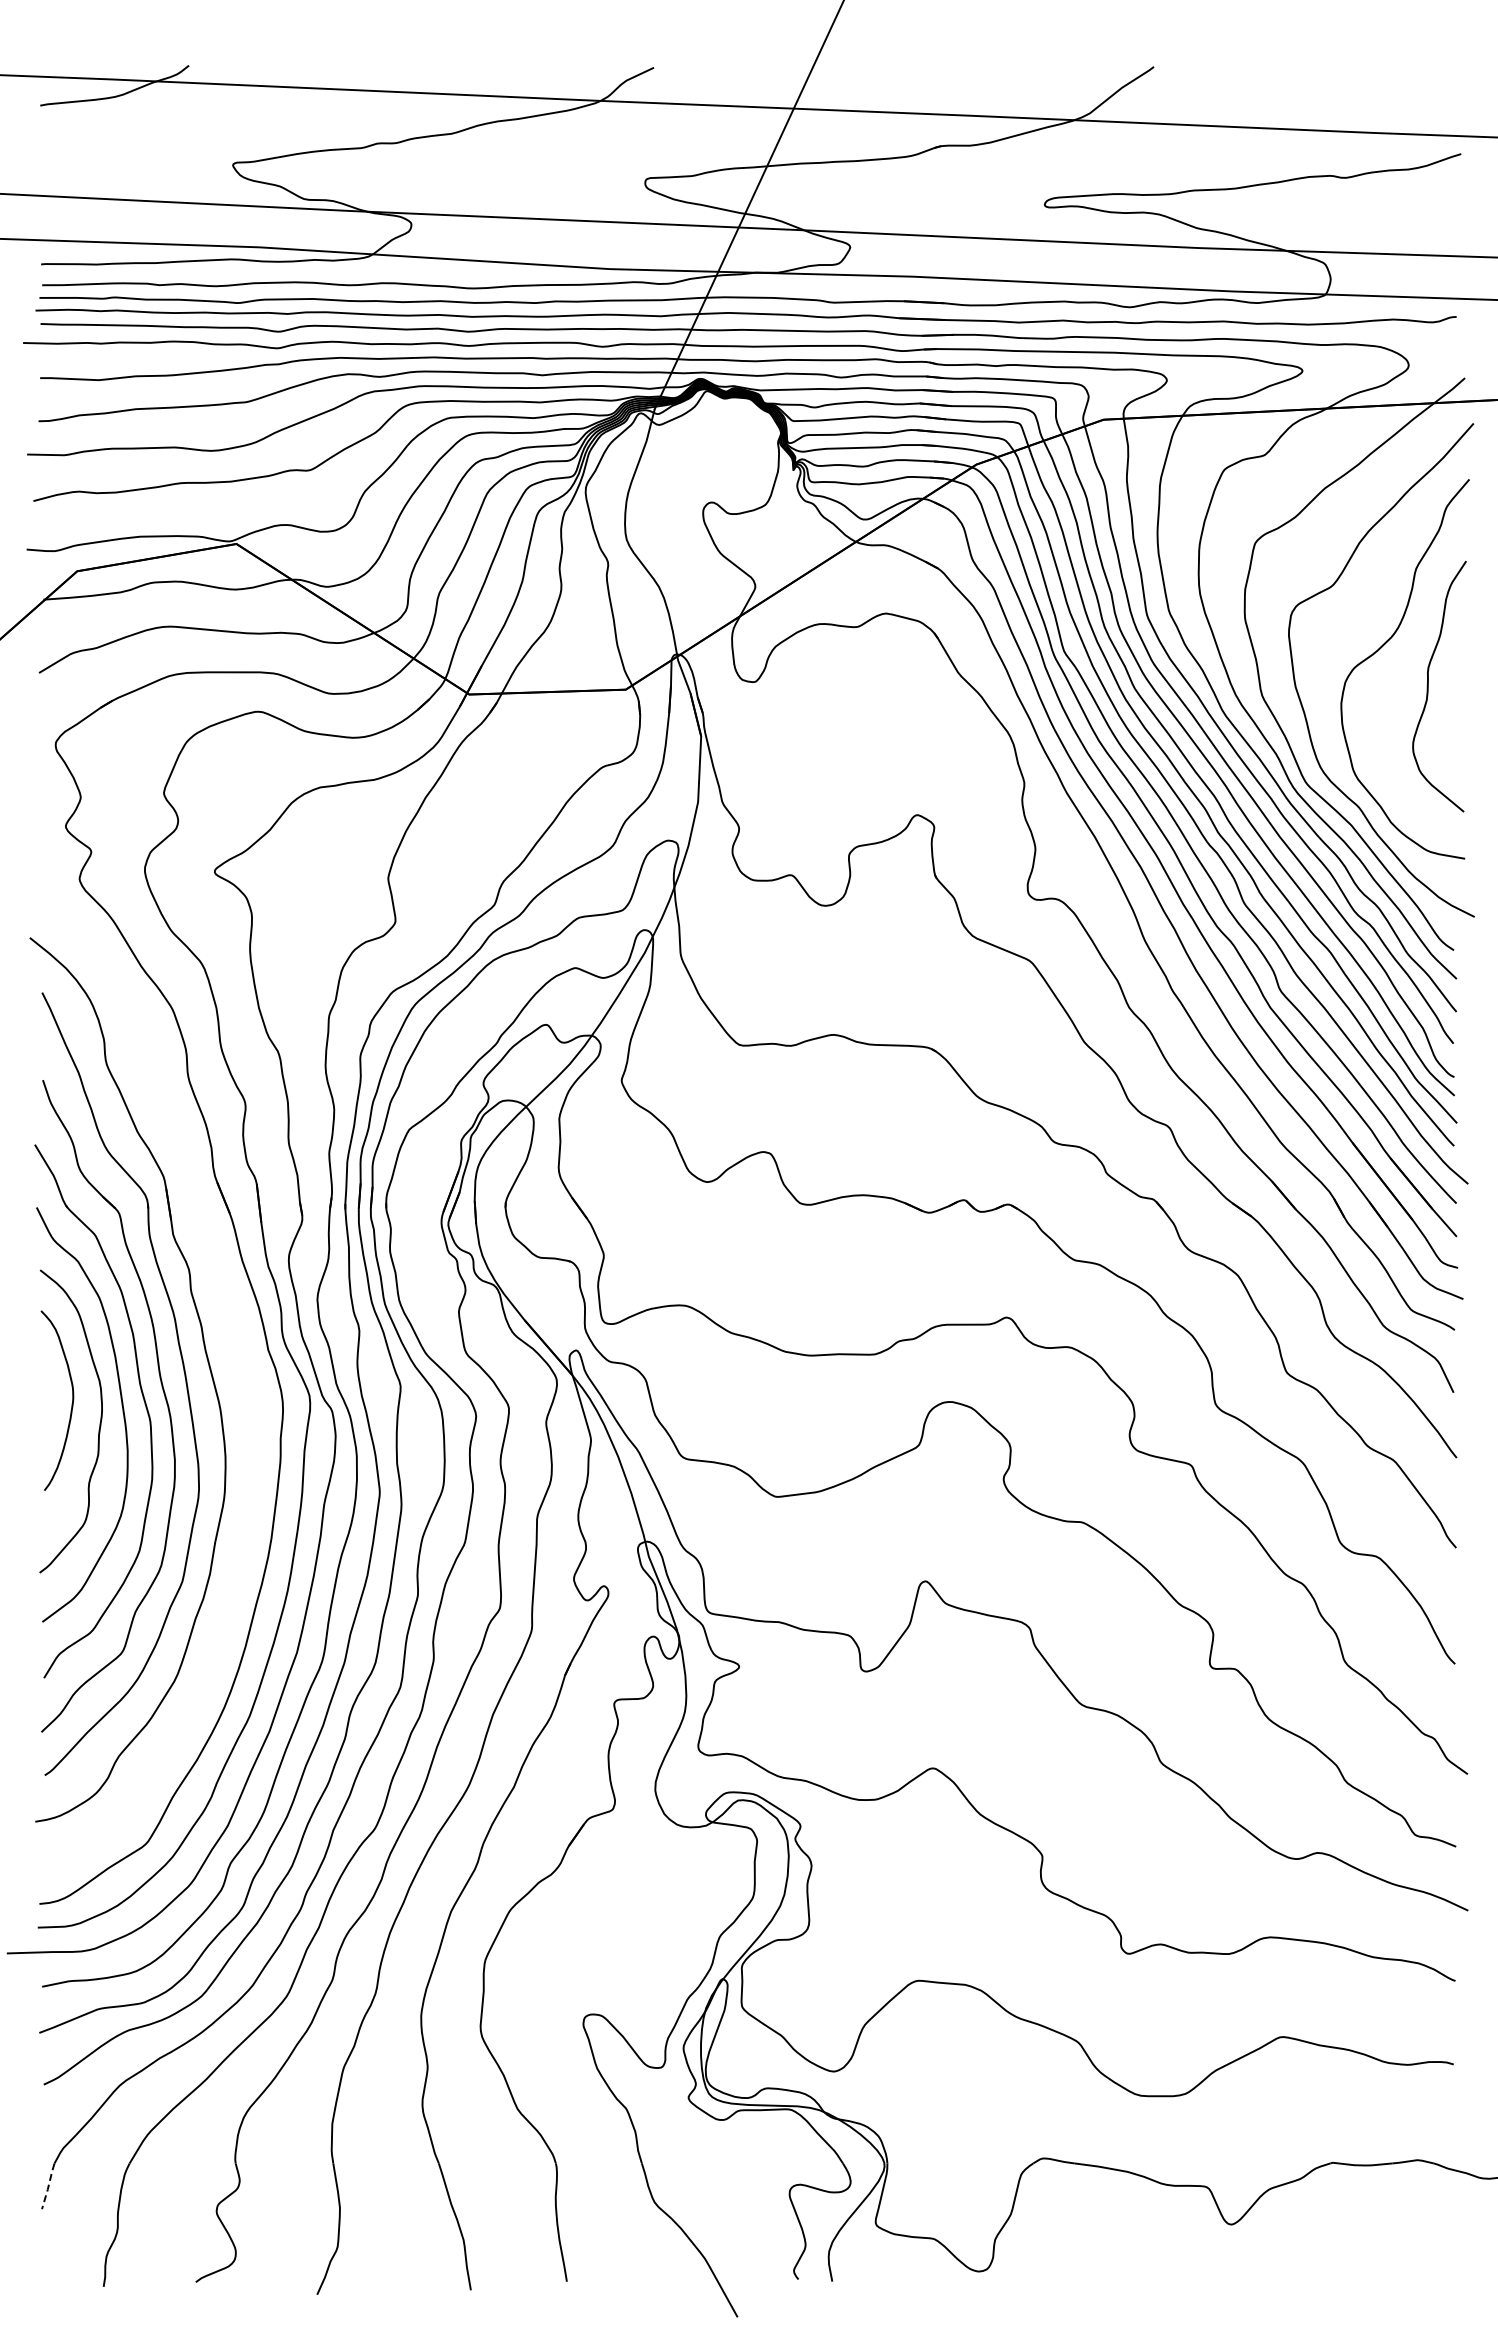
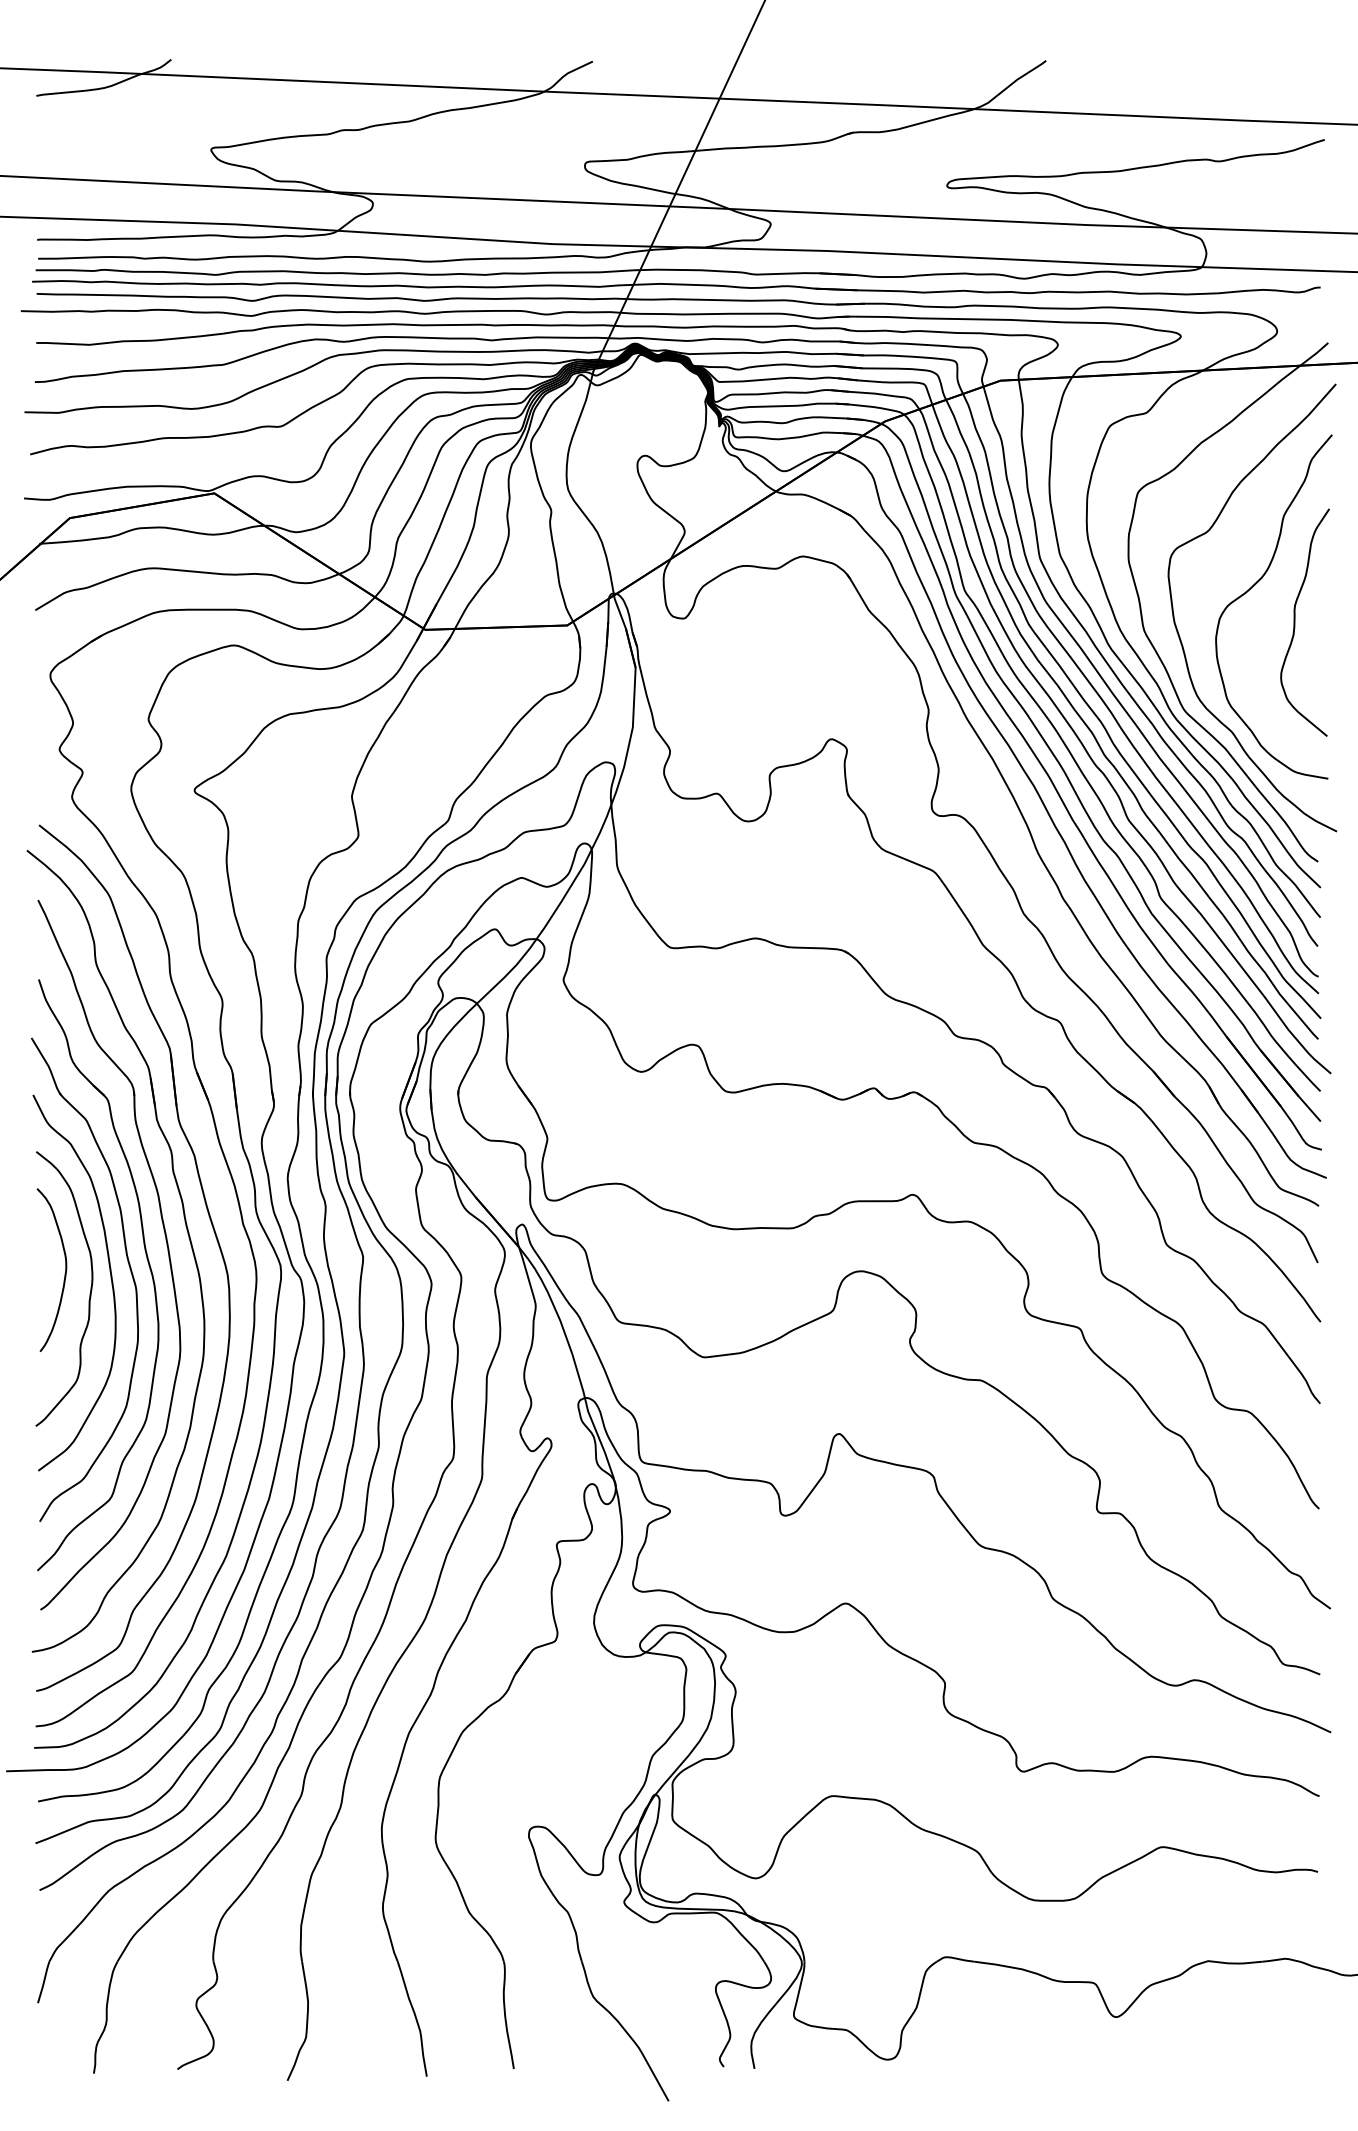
part: (235, 1357) -> (213, 1230), added
line: (48, 2186) -> (43, 1982), dashed -> solid

